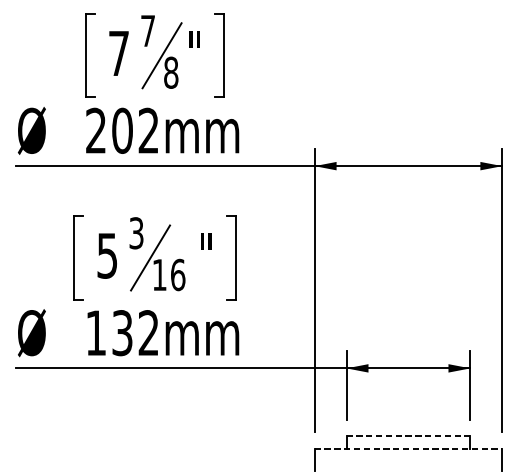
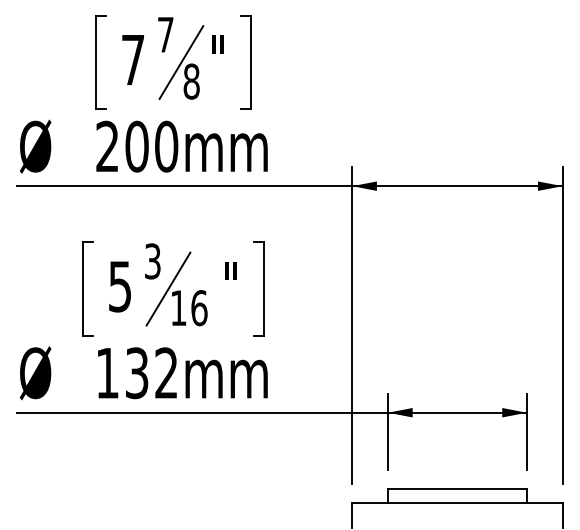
text: (148, 130) -> (166, 146), 202mm -> 200mm
line: (408, 436) -> (457, 489), dashed -> solid
line: (408, 449) -> (457, 503), dashed -> solid

